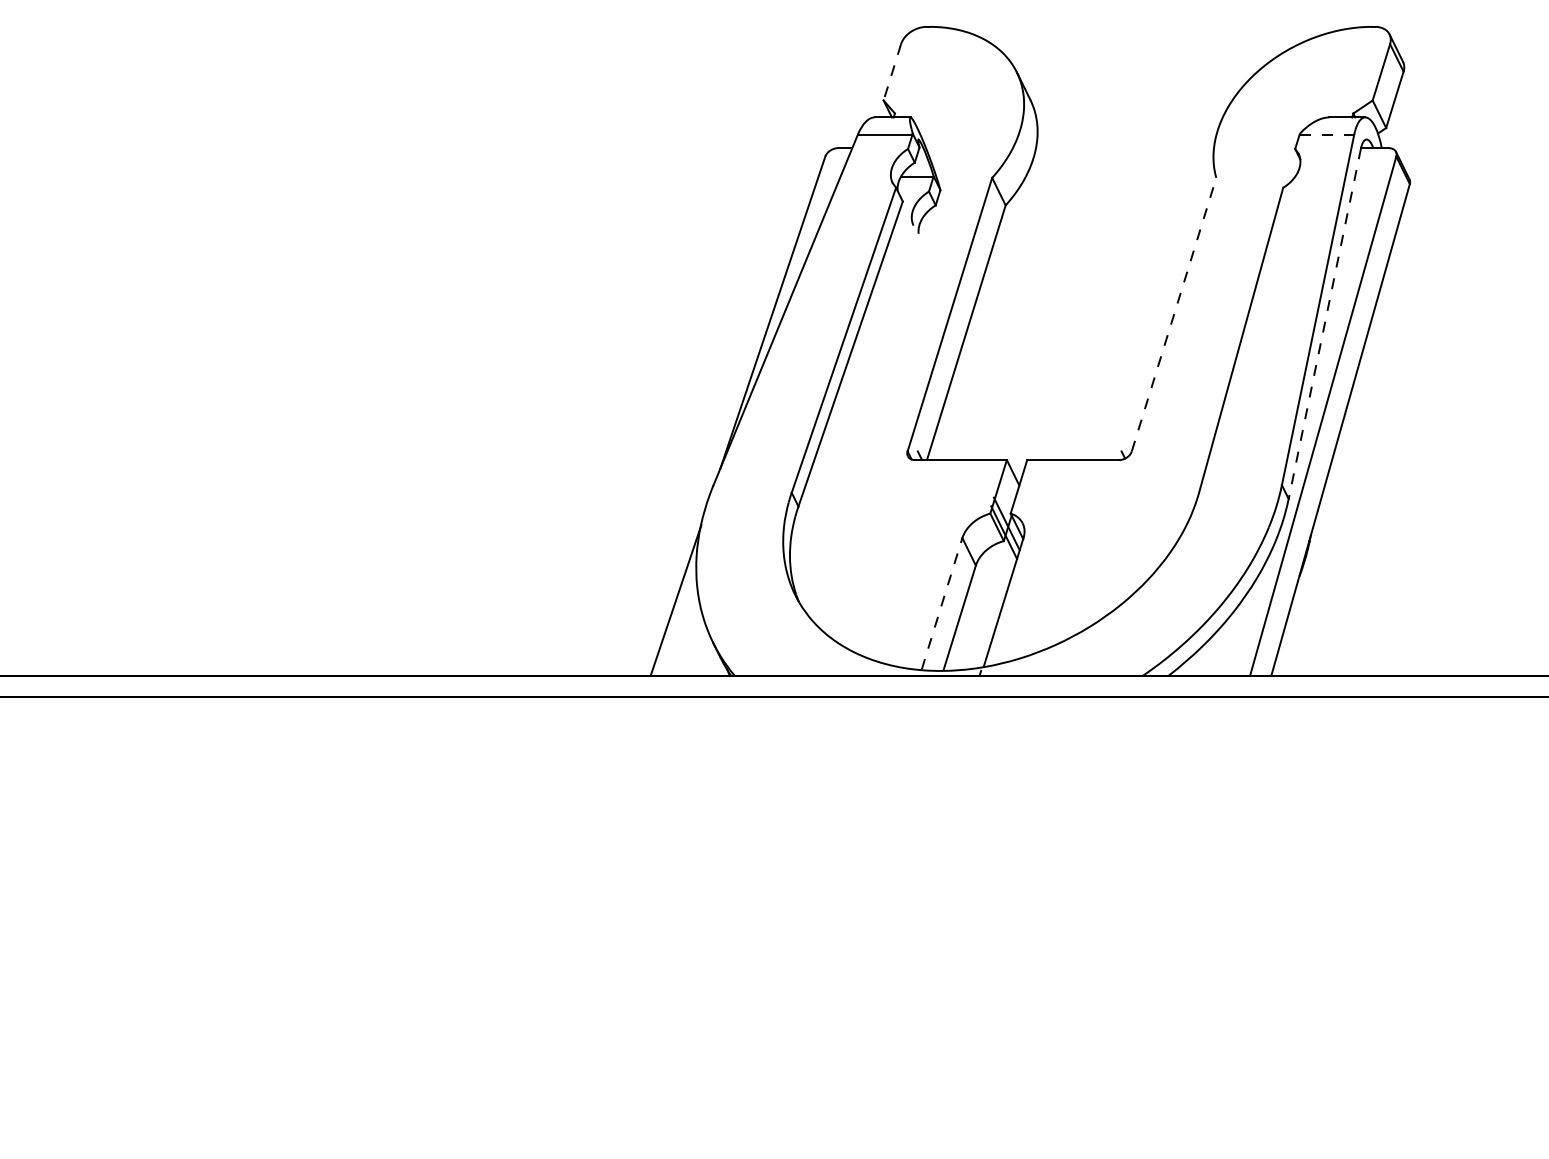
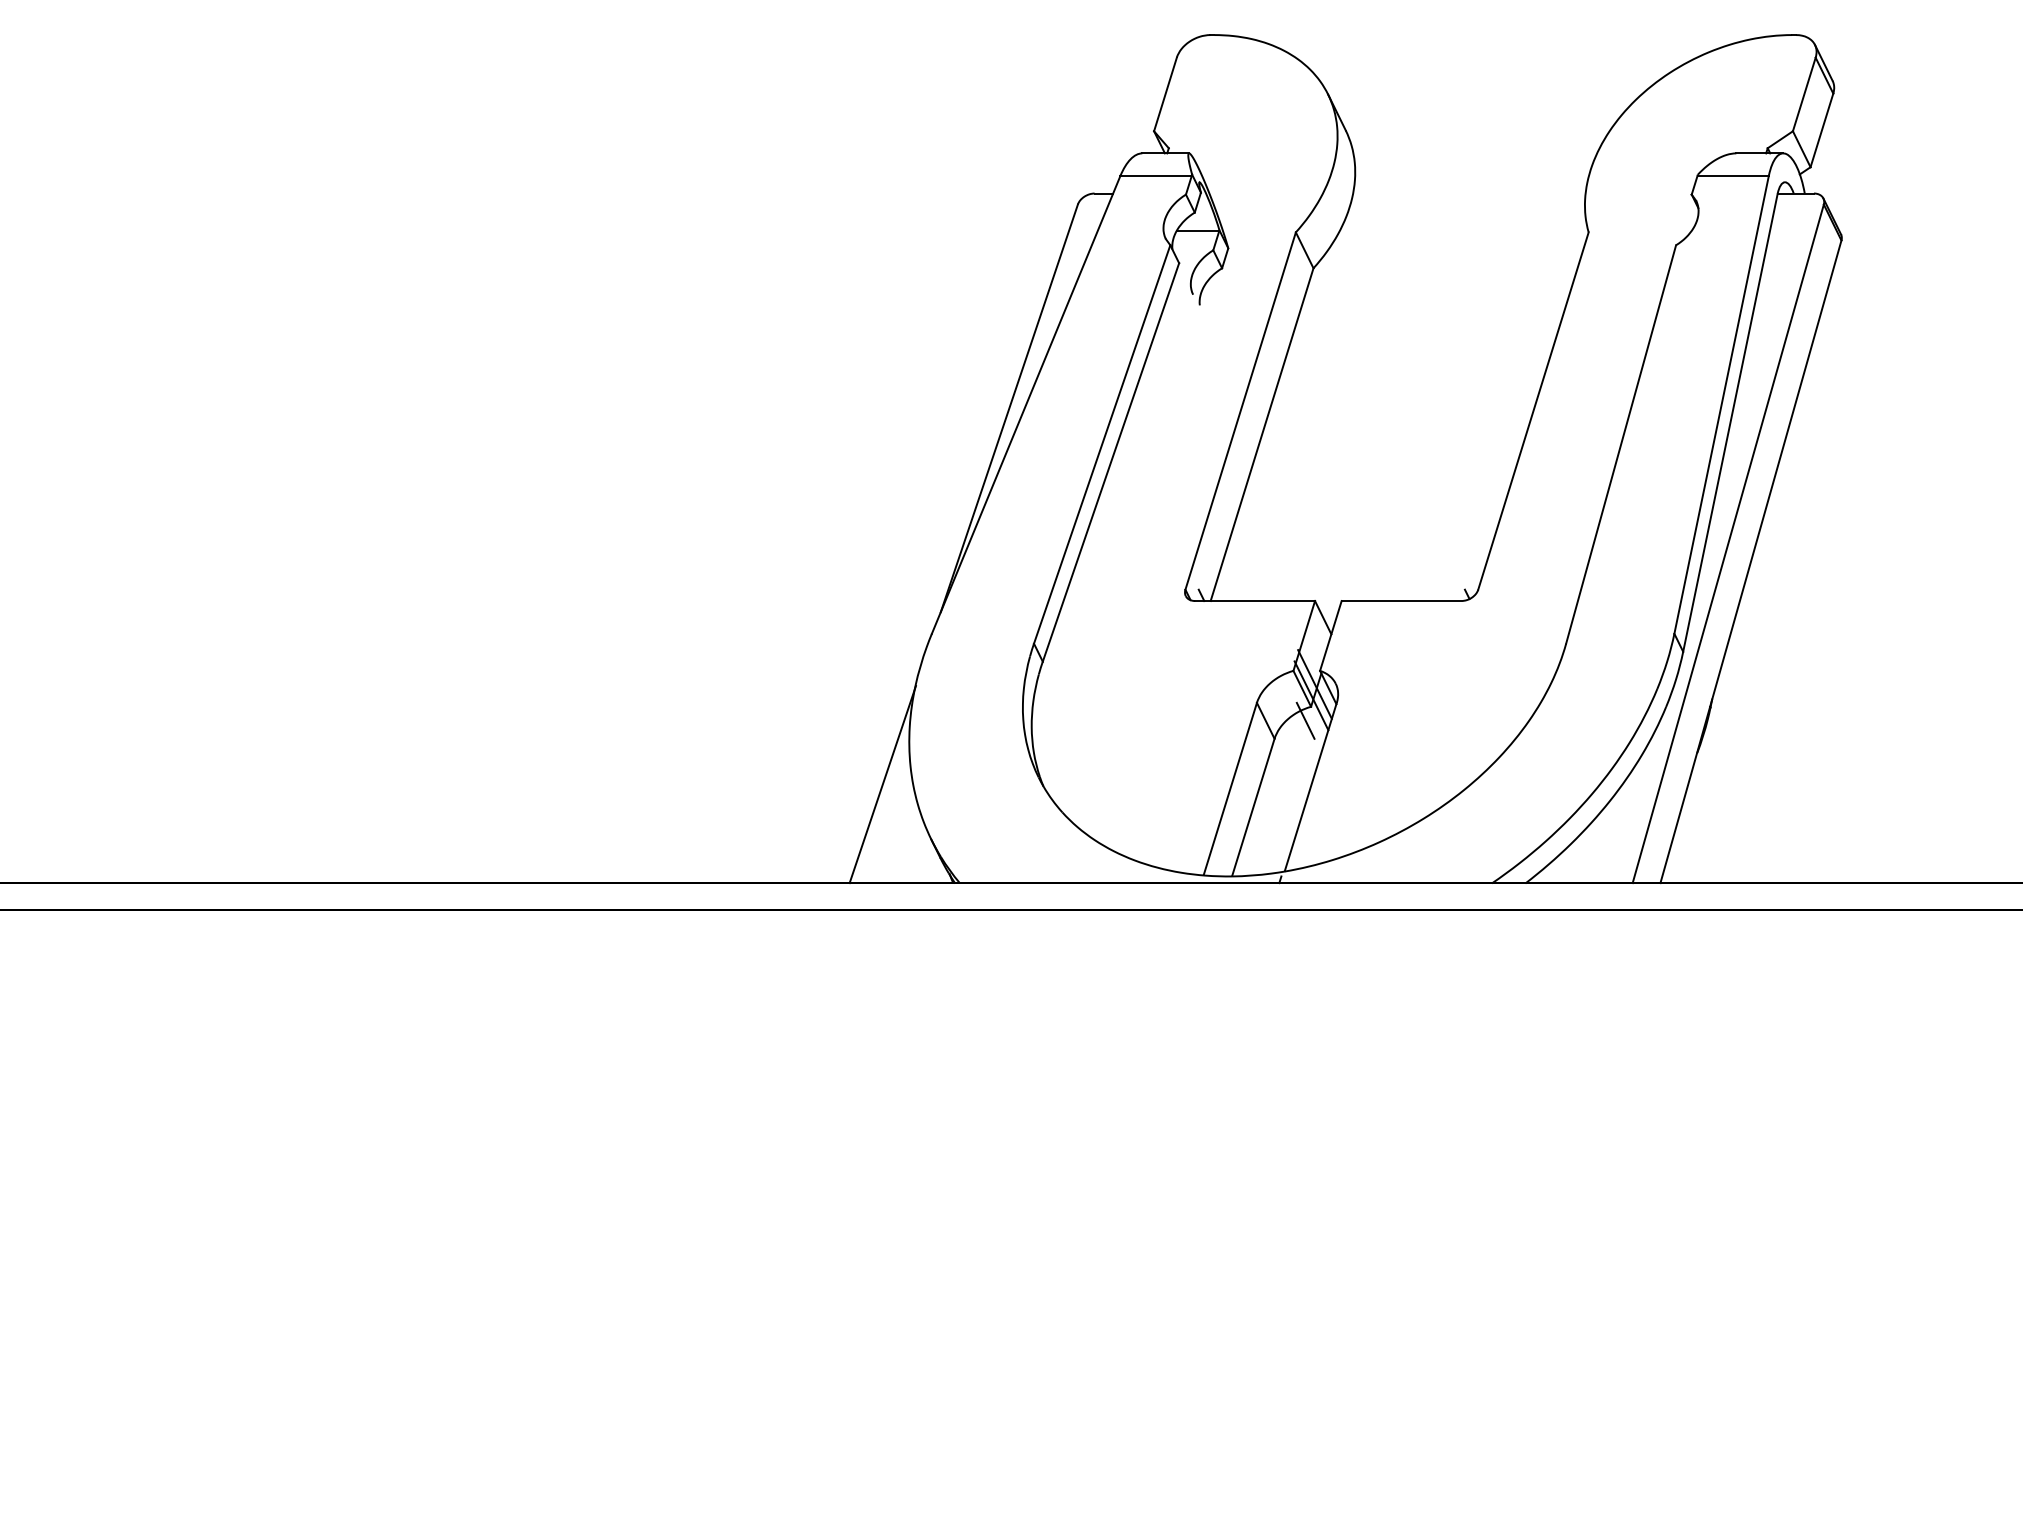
line: (892, 72) -> (1165, 94), dashed -> solid
line: (1327, 134) -> (1733, 175), dashed -> solid
line: (1174, 315) -> (1533, 411), dashed -> solid
line: (1324, 323) -> (1730, 422), dashed -> solid
line: (999, 551) -> (1305, 720), added
line: (942, 603) -> (1230, 788), dashed -> solid

